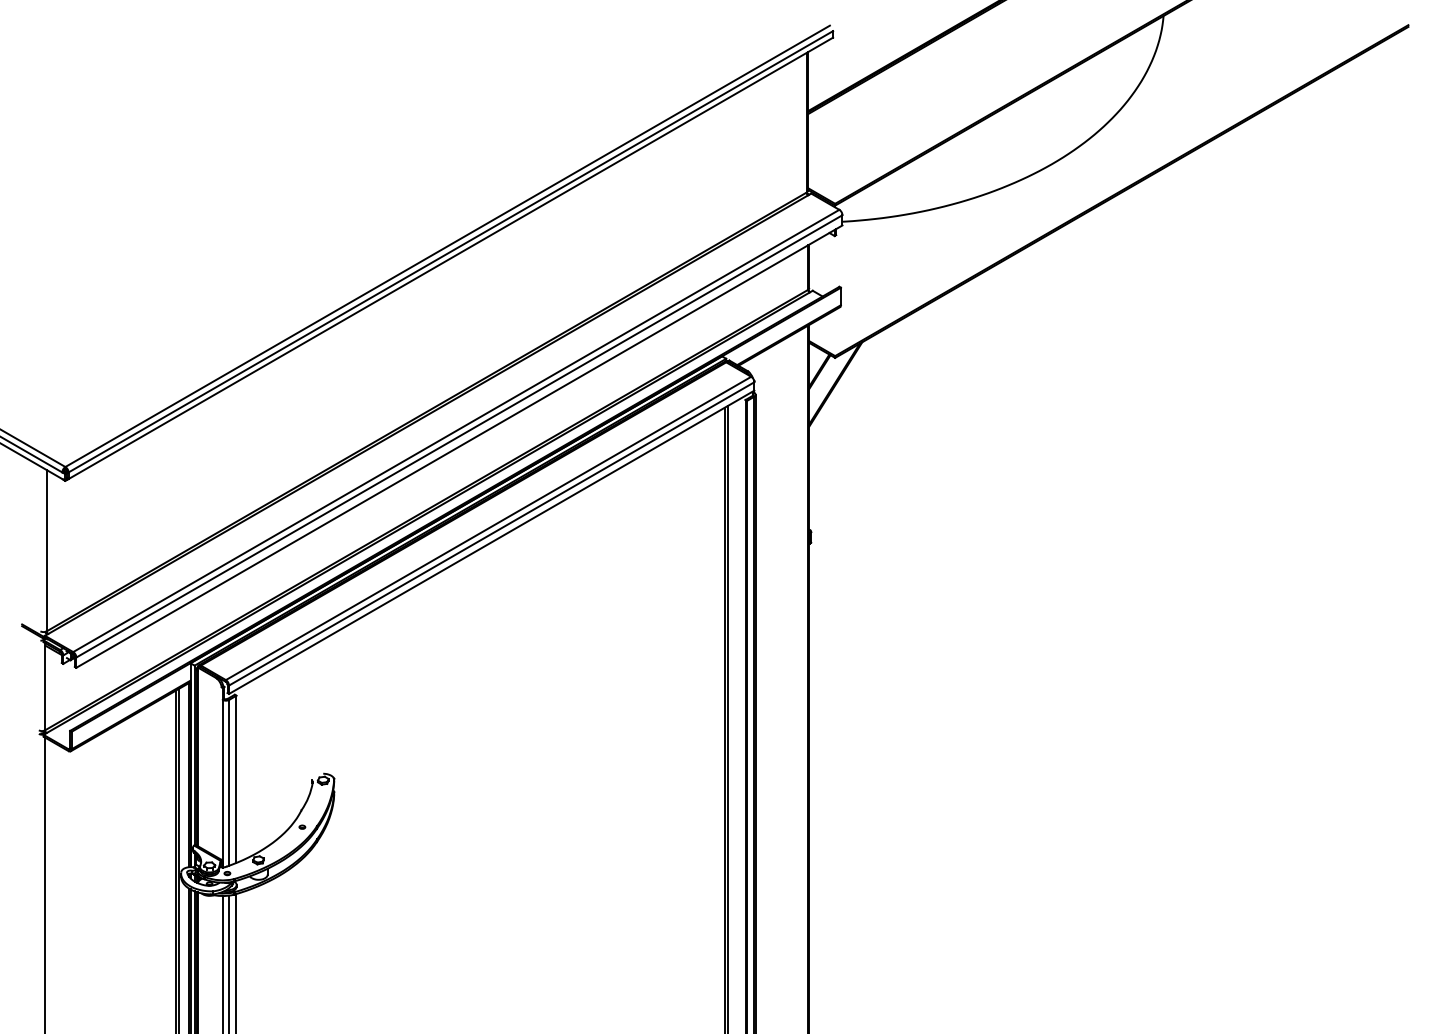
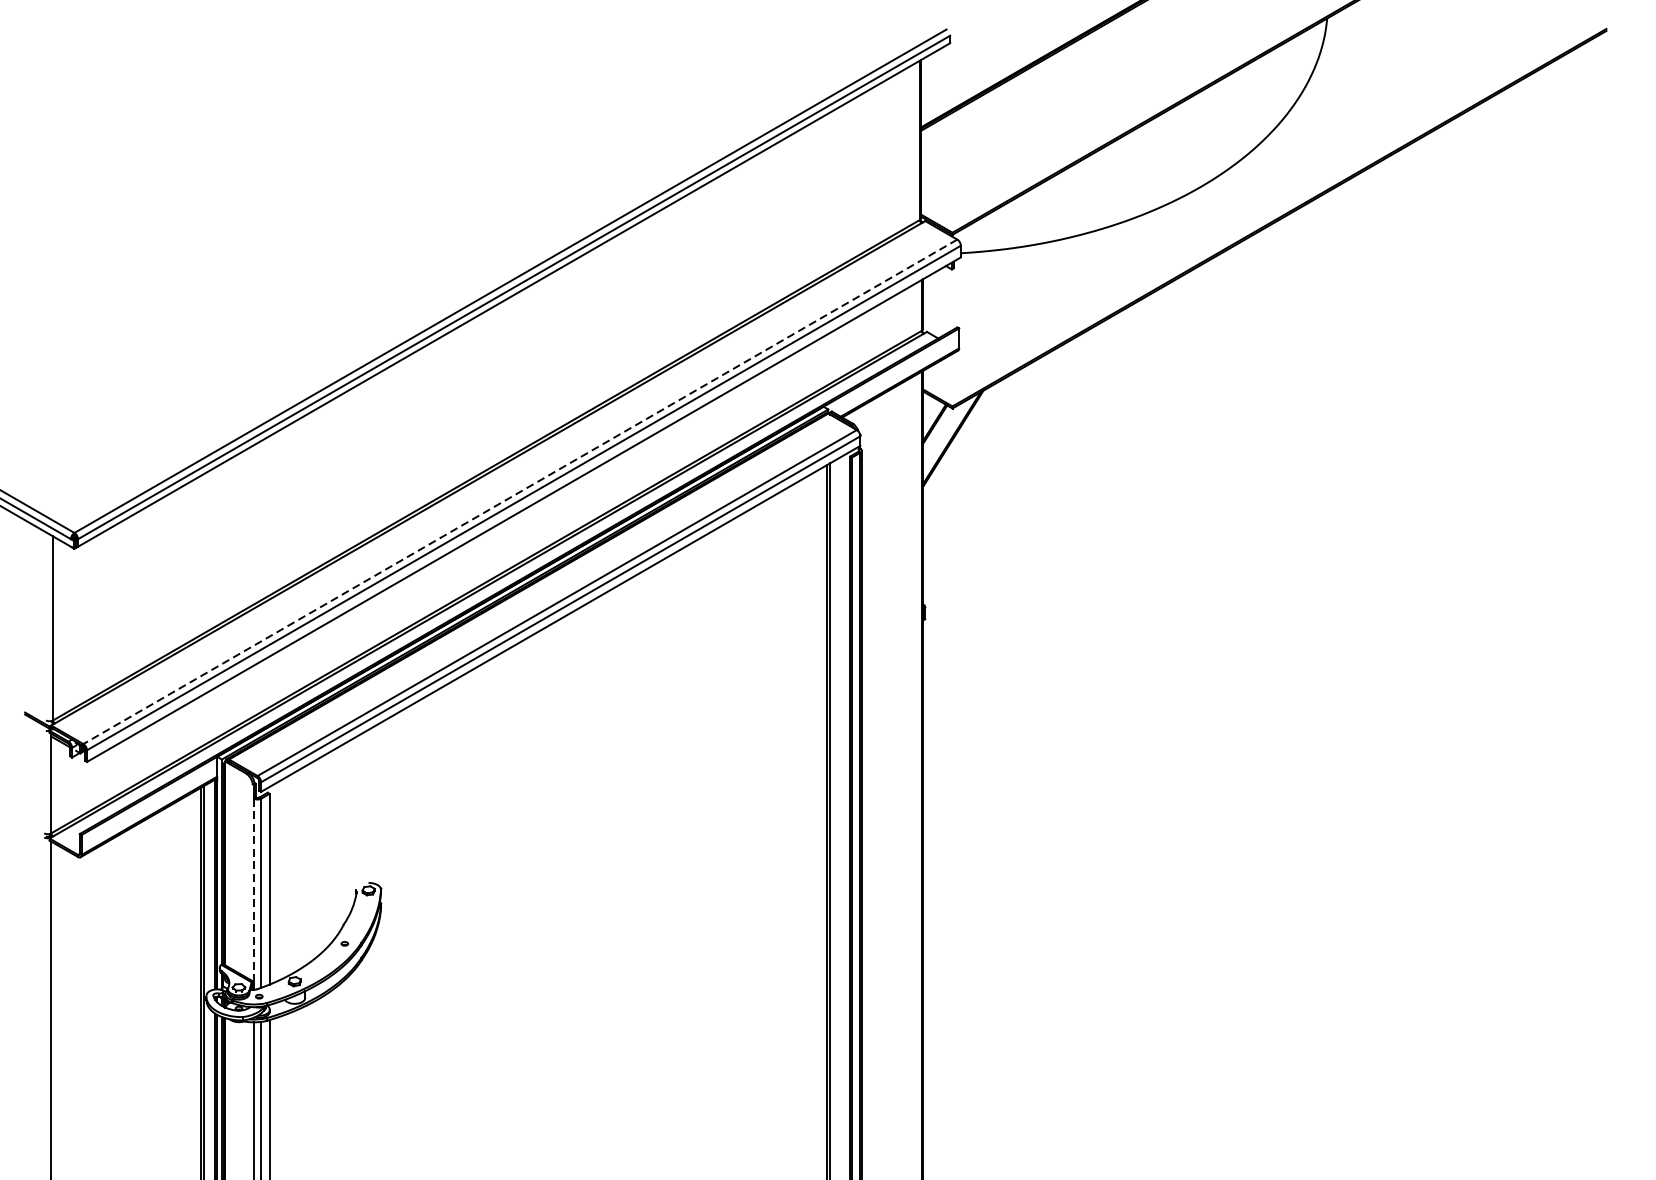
line: (455, 431) -> (519, 492), solid -> dashed
line: (222, 783) -> (253, 893), solid -> dashed

